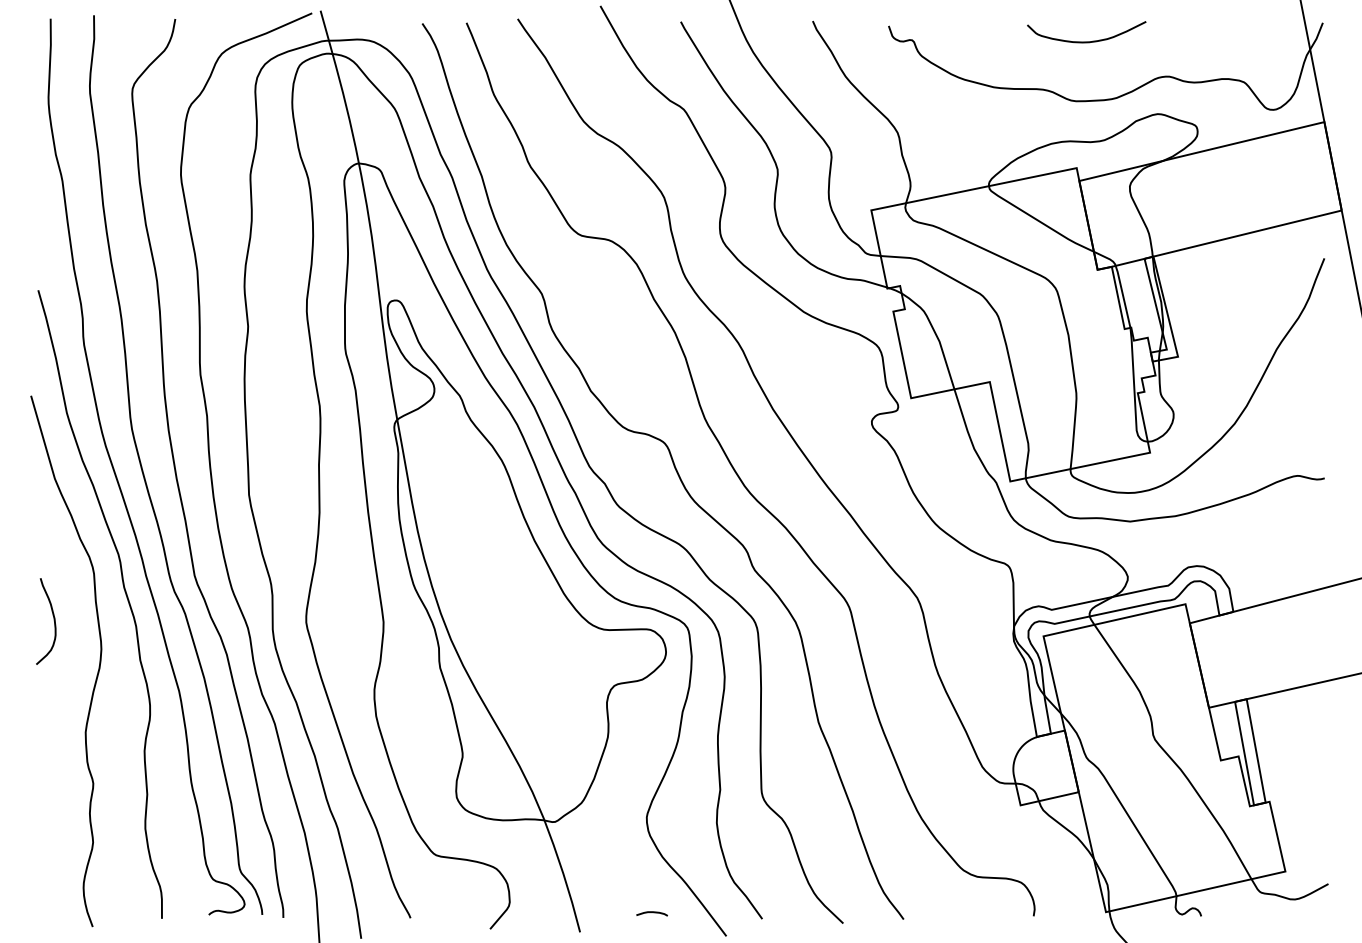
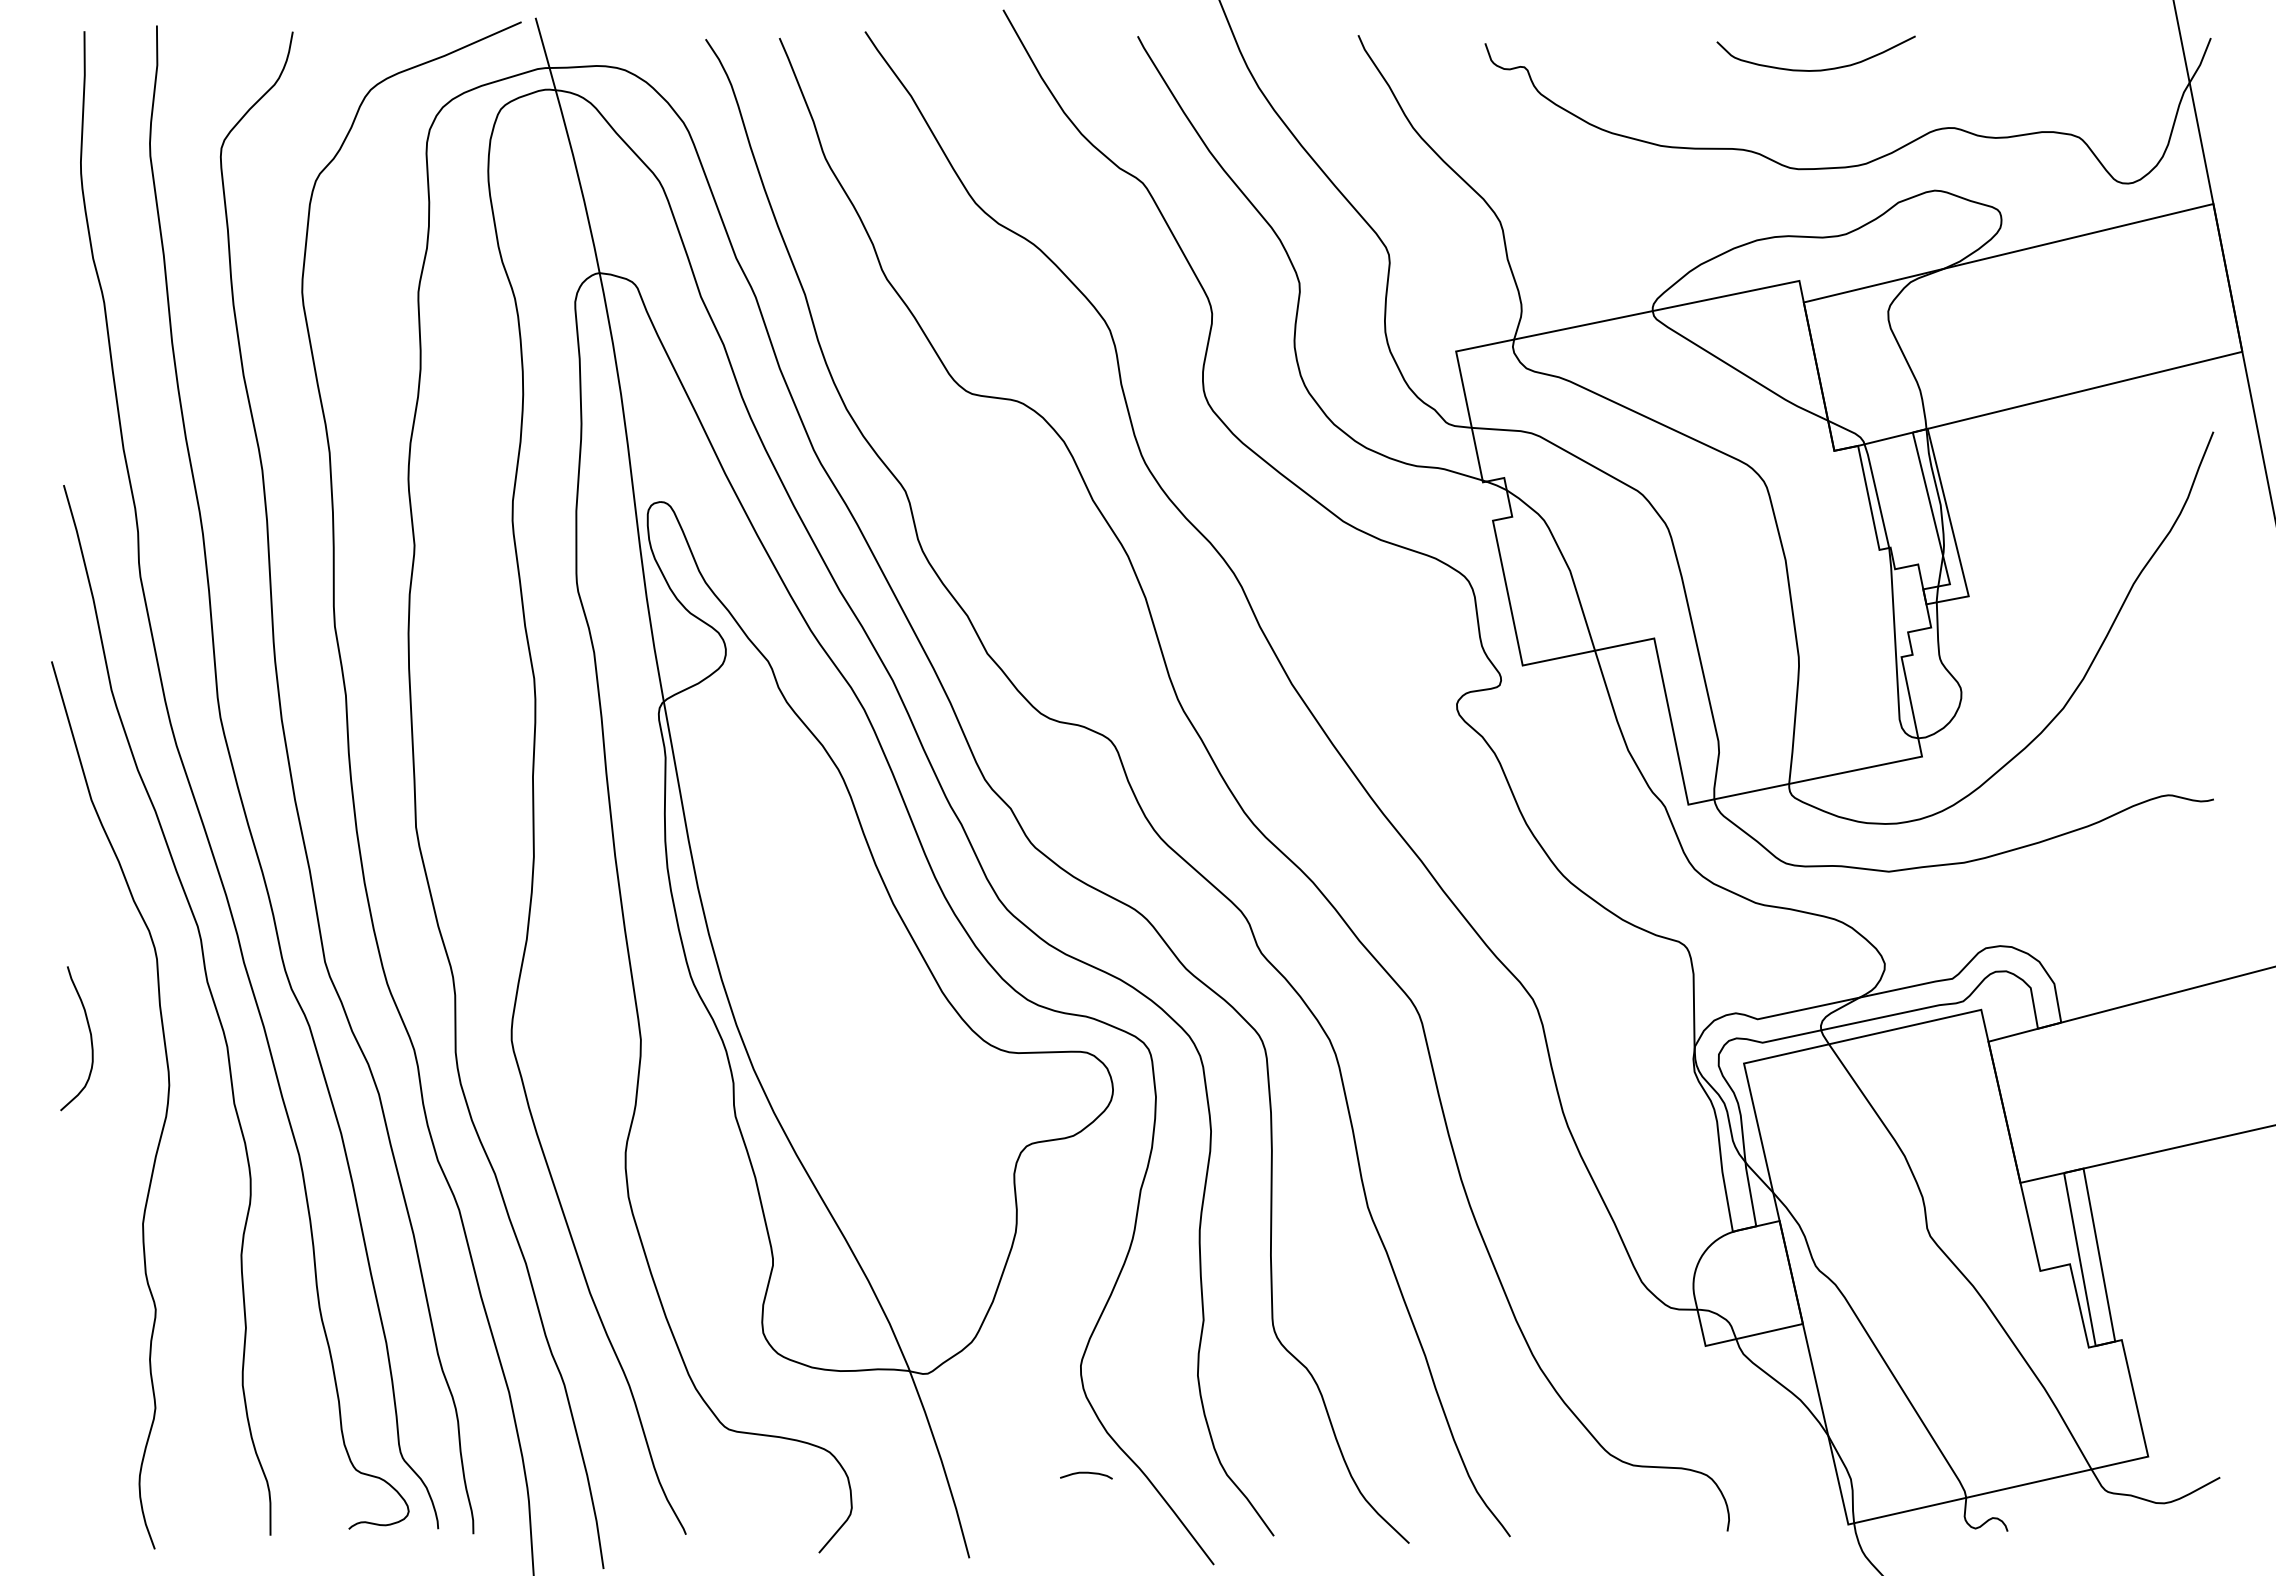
curve: (651, 913) -> (1085, 1474), moved

